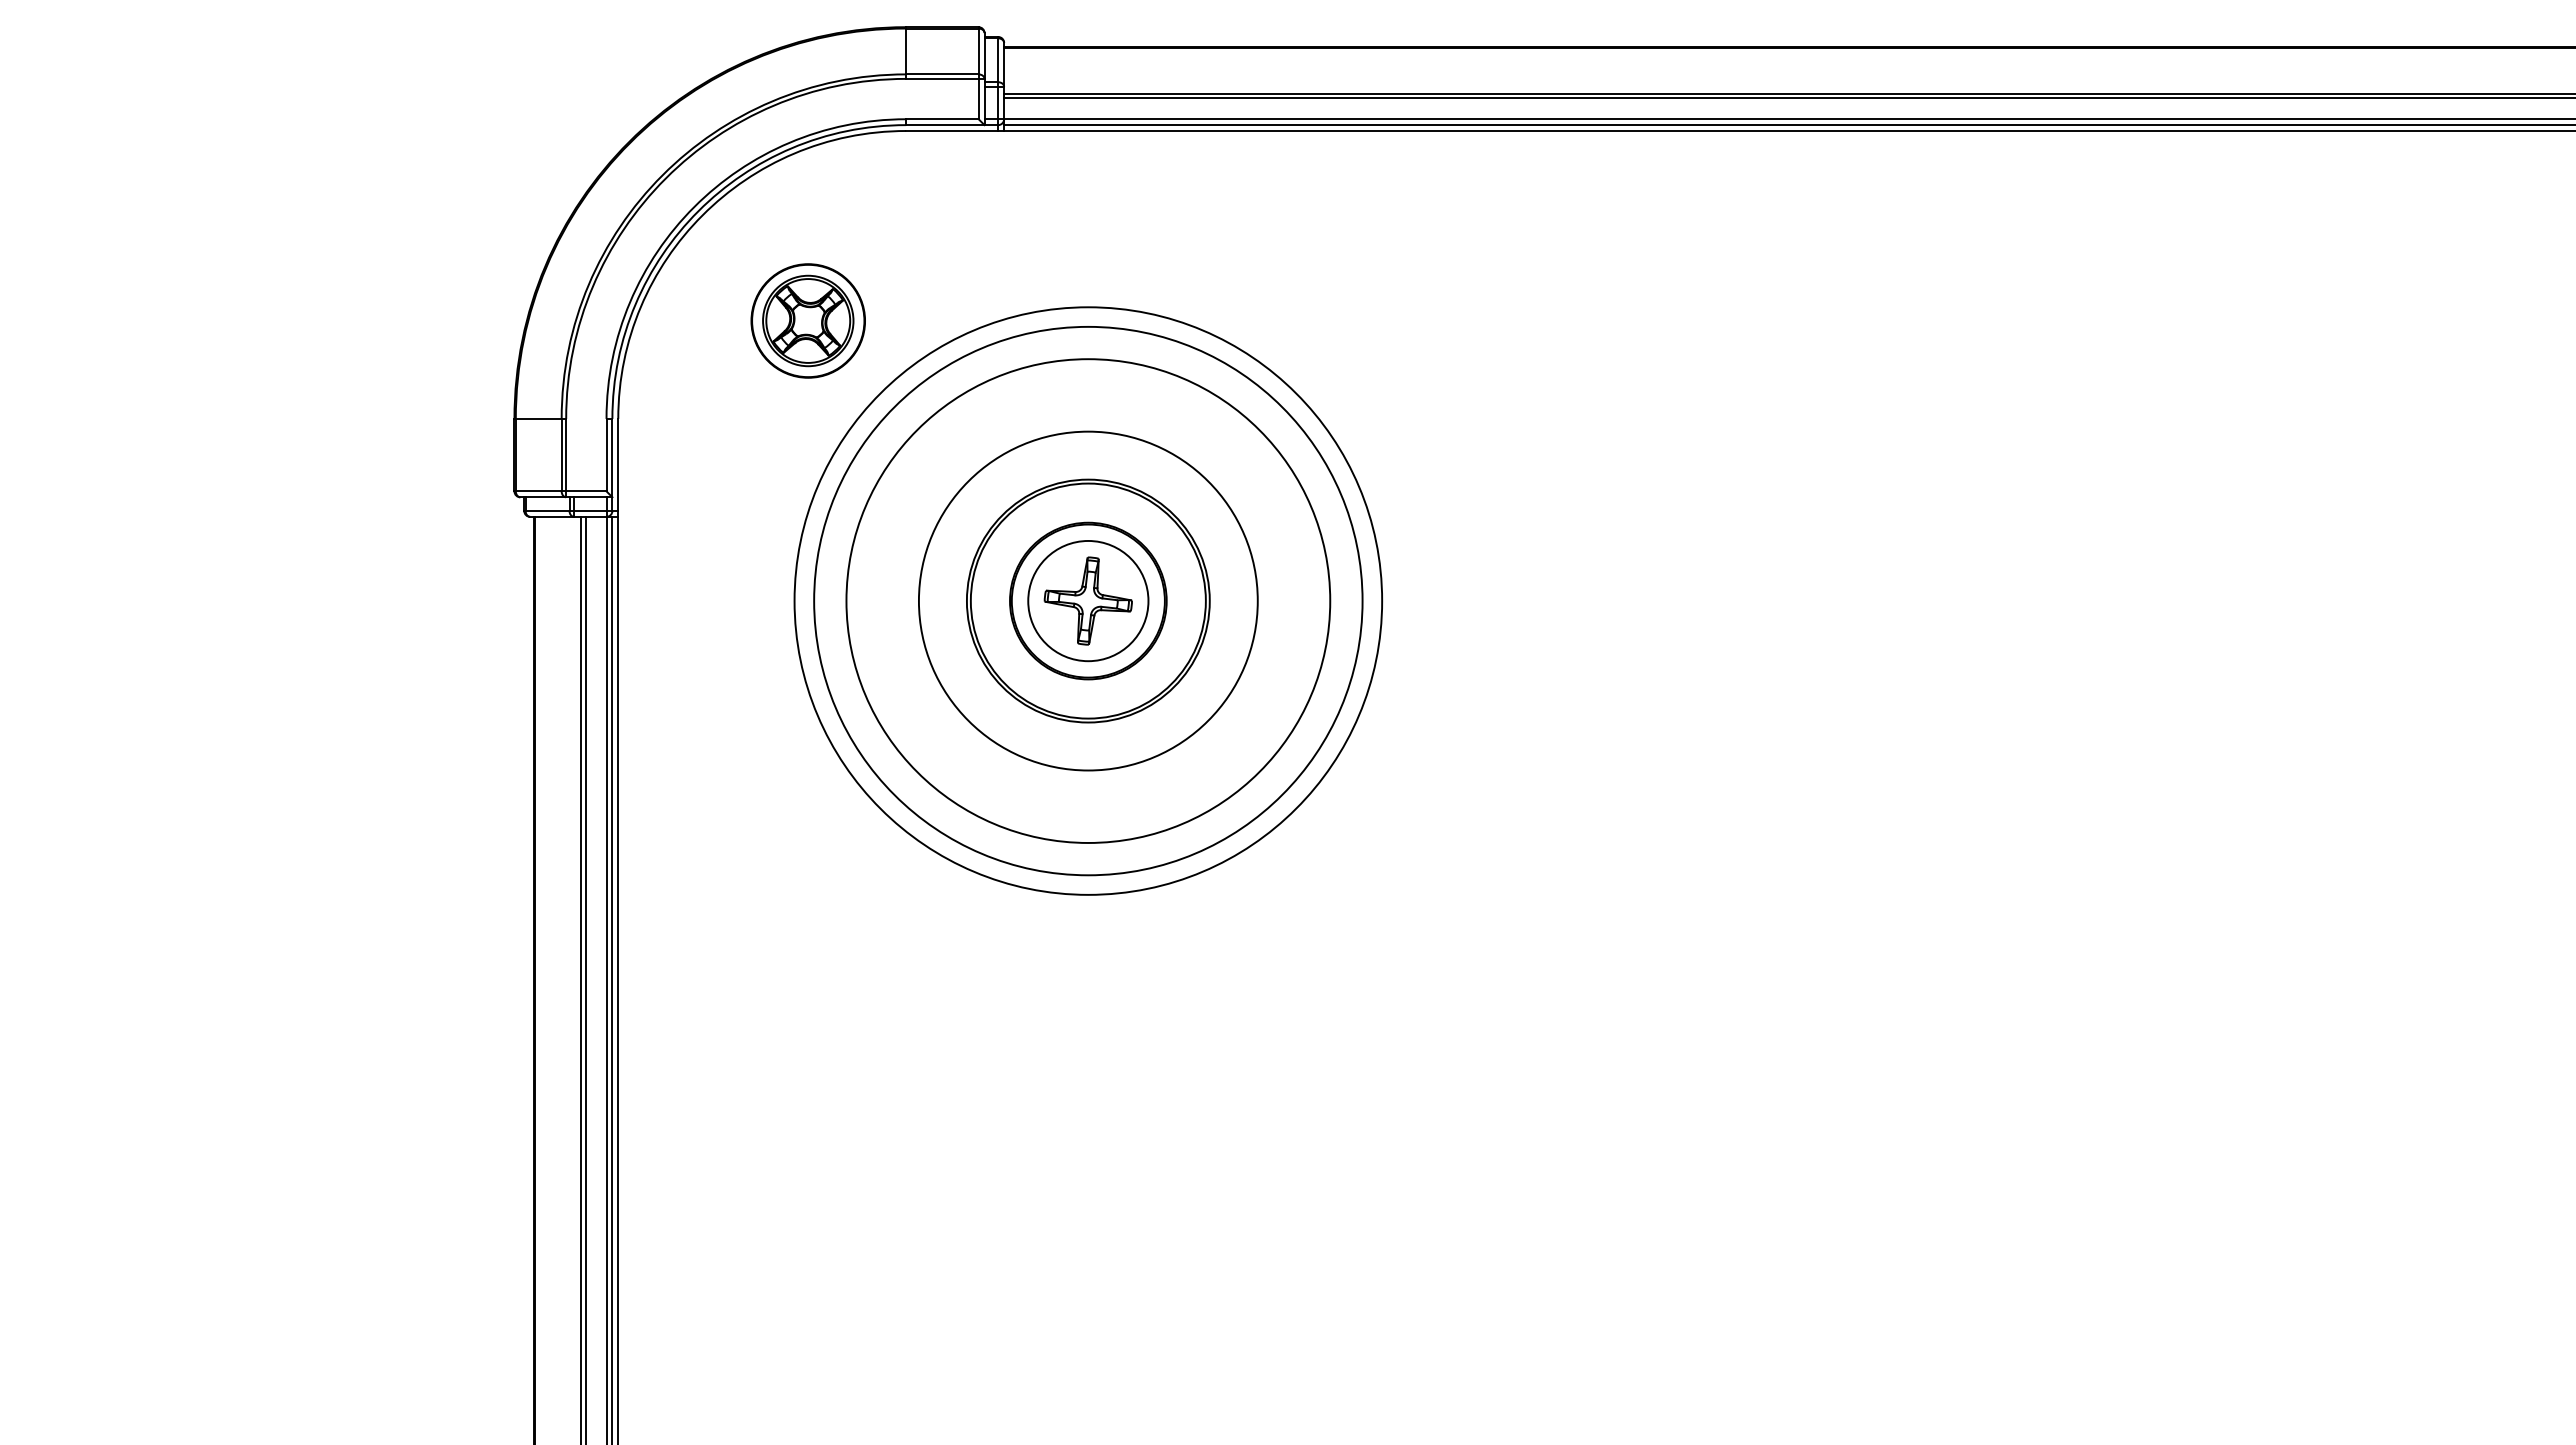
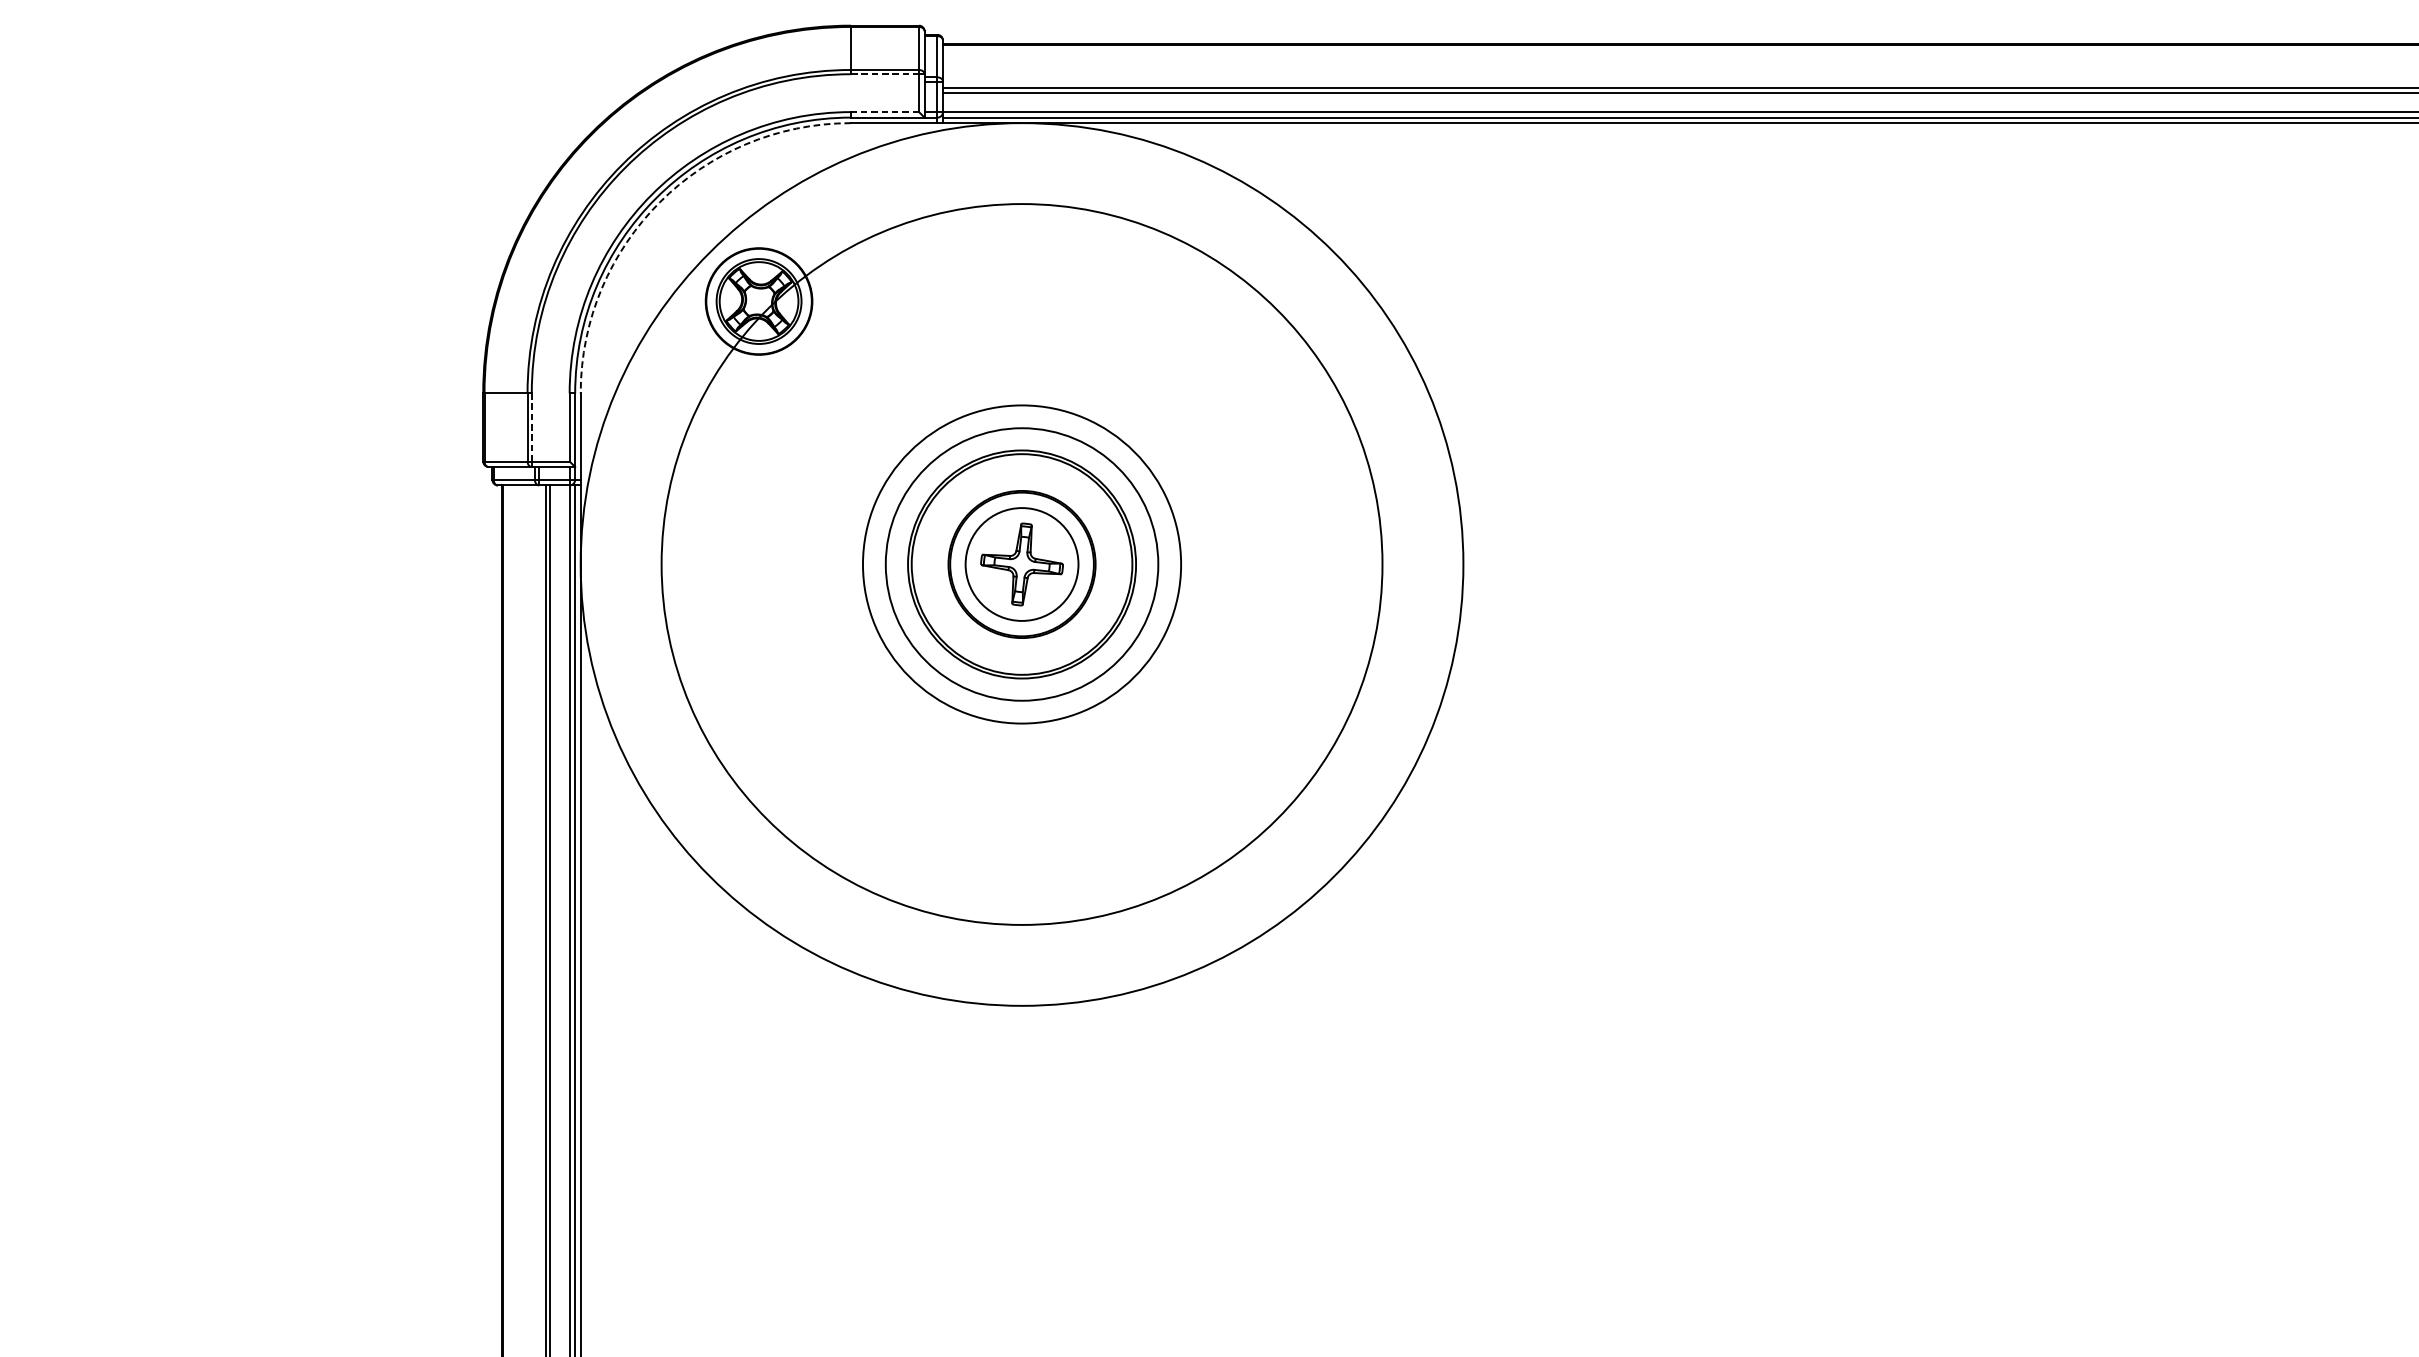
line: (942, 78) -> (885, 73), solid -> dashed
line: (941, 119) -> (884, 112), solid -> dashed
arc: (702, 215) -> (659, 202), solid -> dashed
line: (566, 454) -> (532, 426), solid -> dashed
circle: (1088, 600) -> (1022, 563), size x0.6
circle: (1088, 600) -> (1022, 563), size x1.4
circle: (1088, 600) -> (1022, 563), size x1.6

